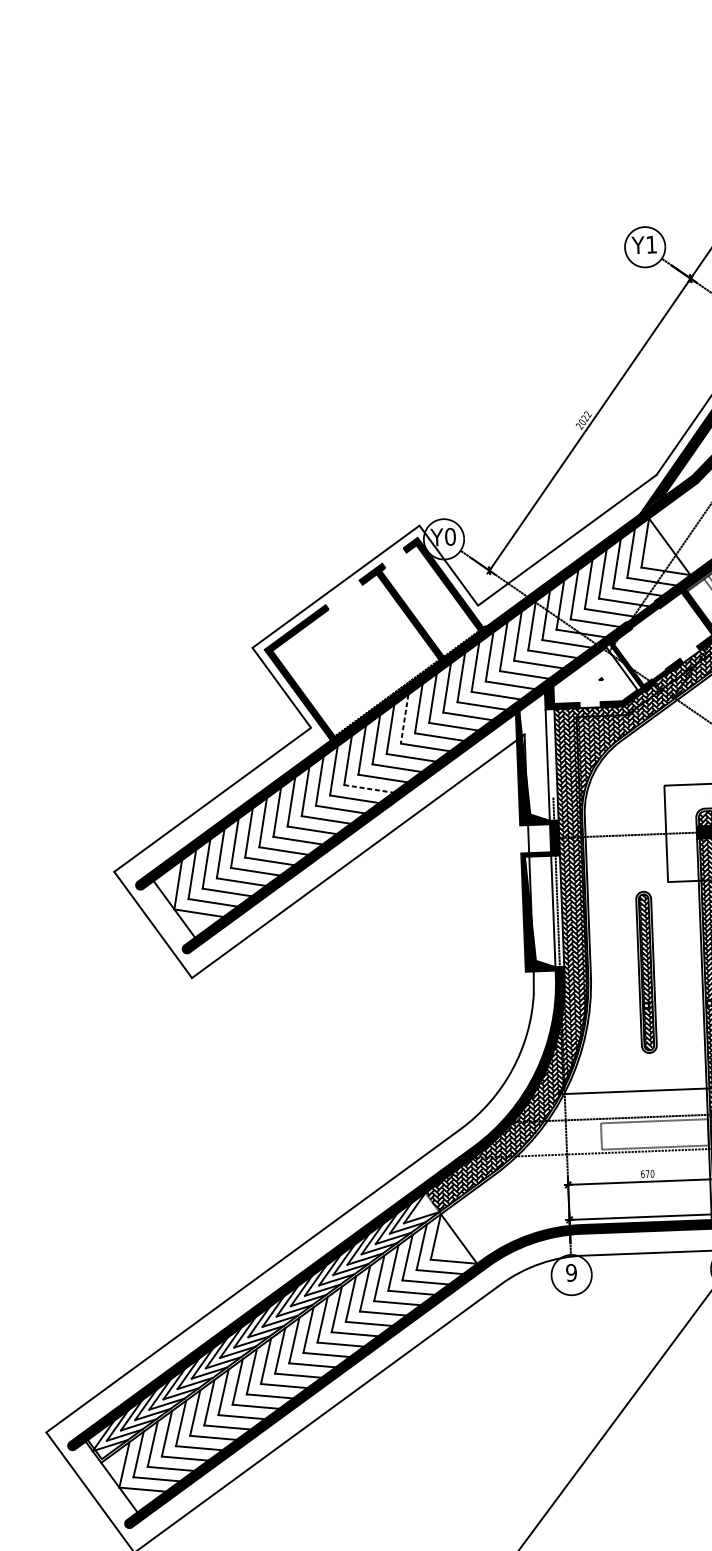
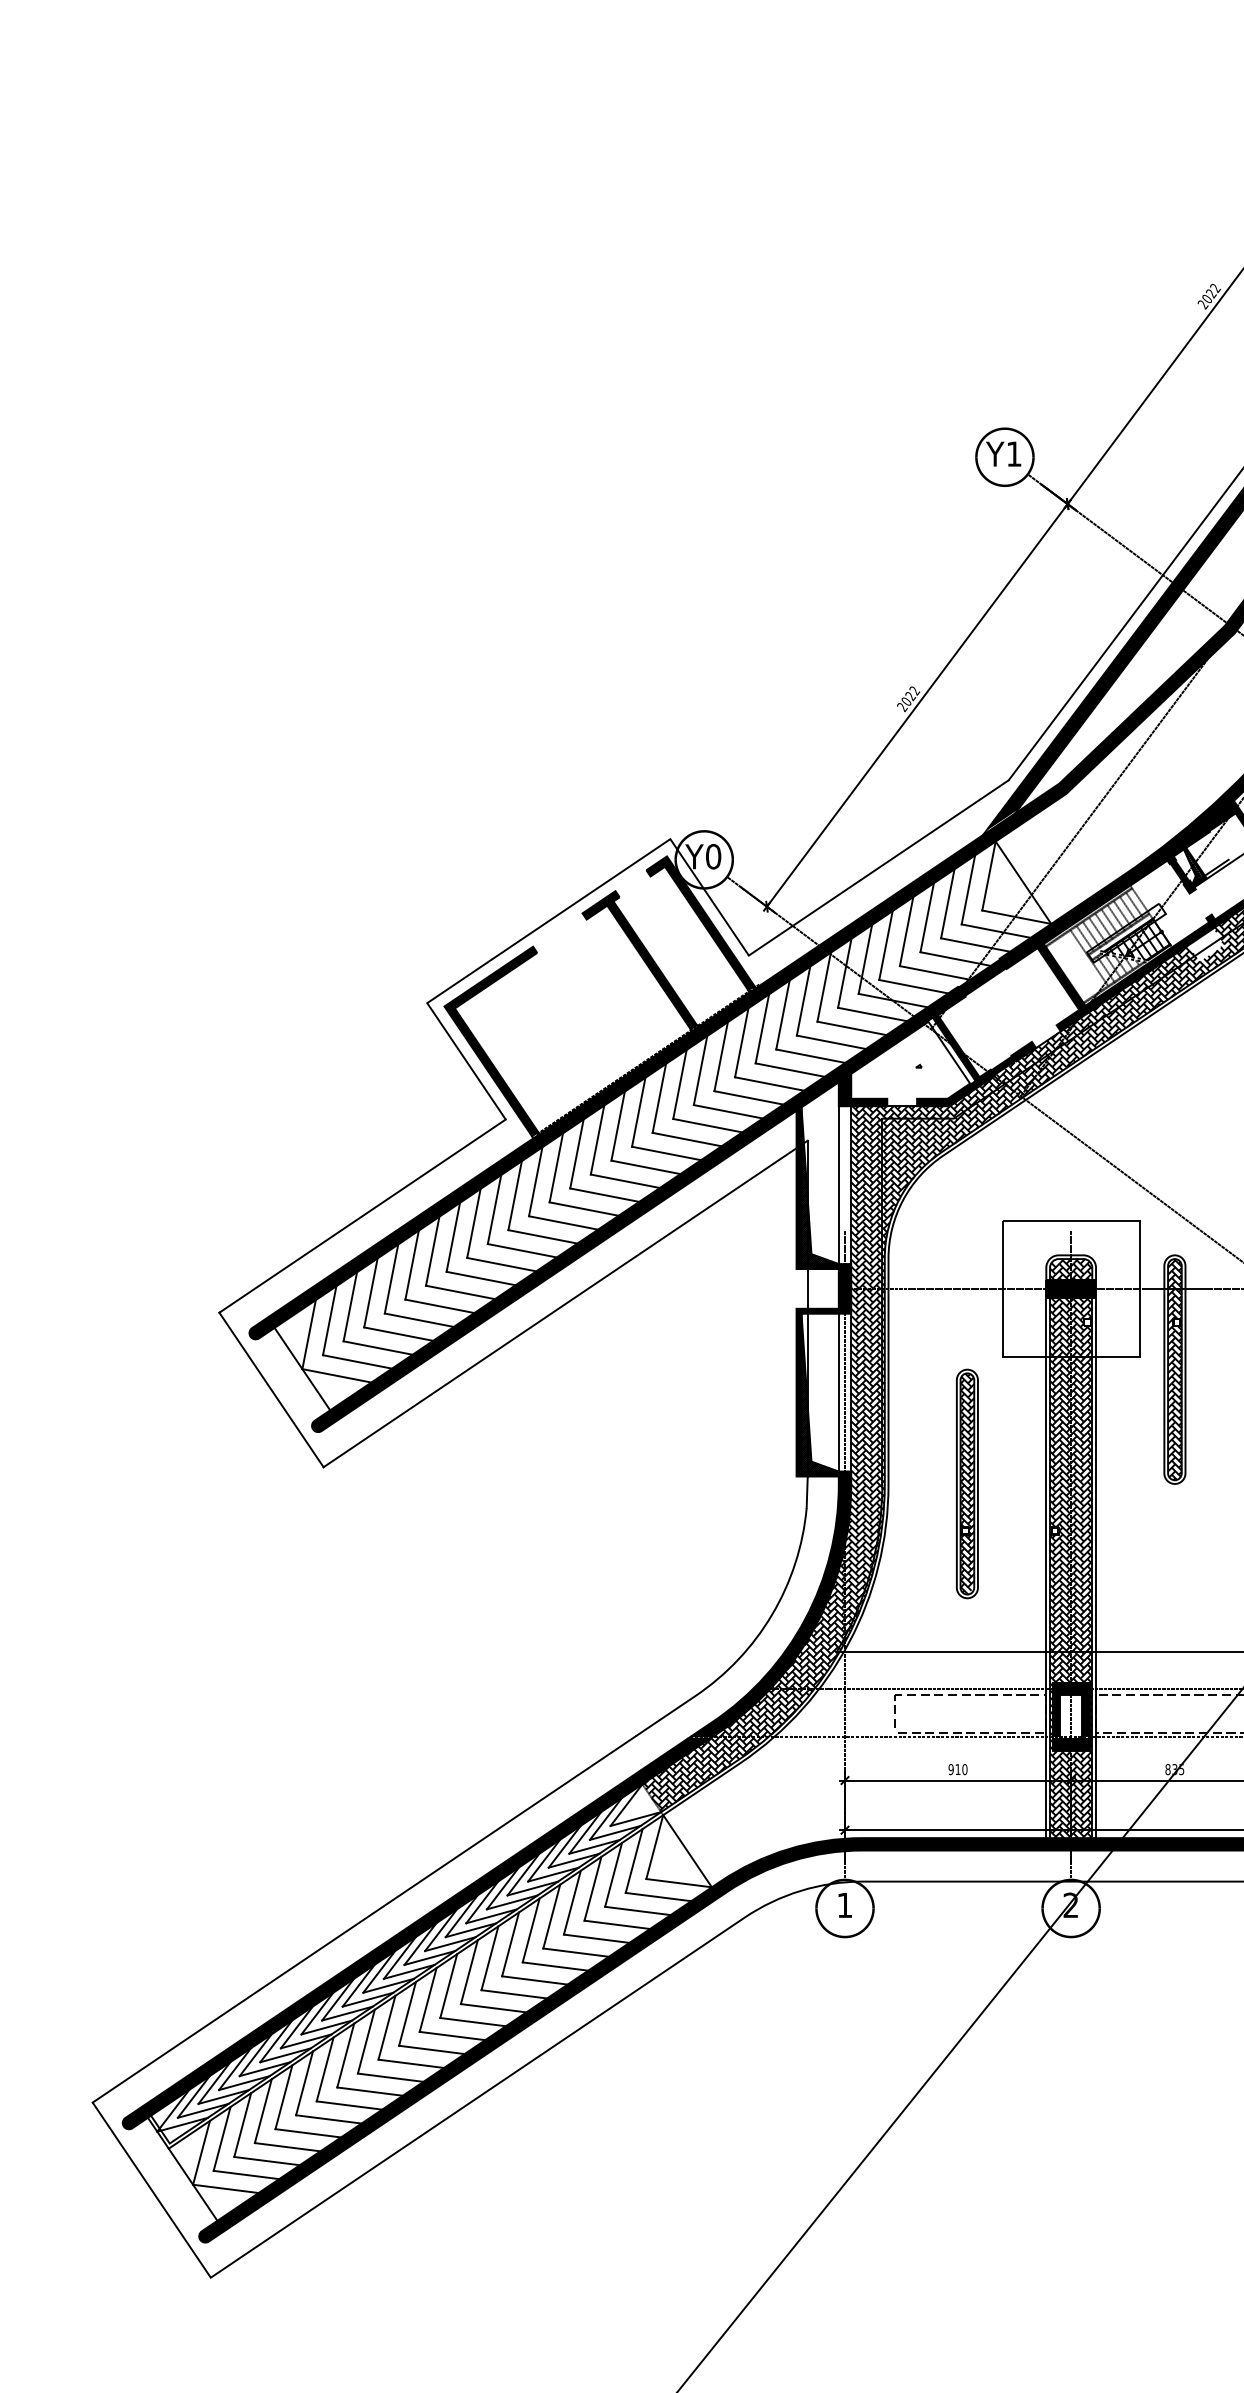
line: (404, 719) -> (638, 1112), dashed -> solid
line: (369, 789) -> (584, 1209), dashed -> solid
text: (645, 1174) -> (954, 1769), 670 -> 910
text: (571, 1273) -> (844, 1905), 9 -> 1

